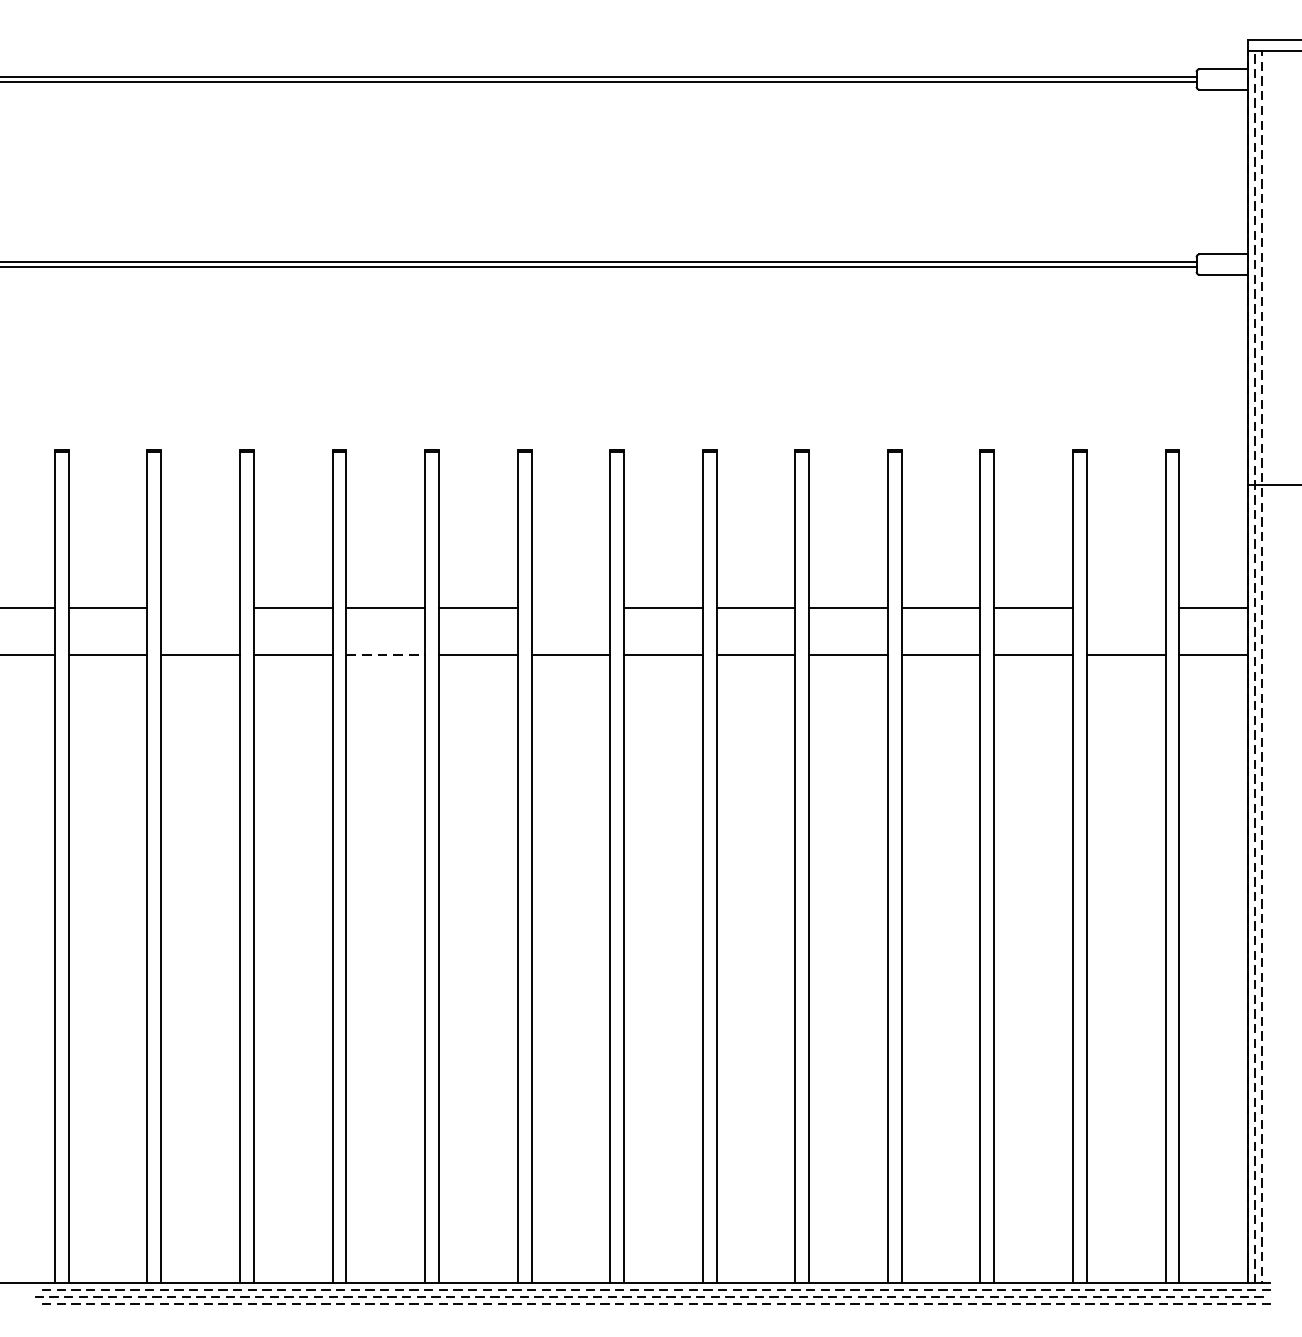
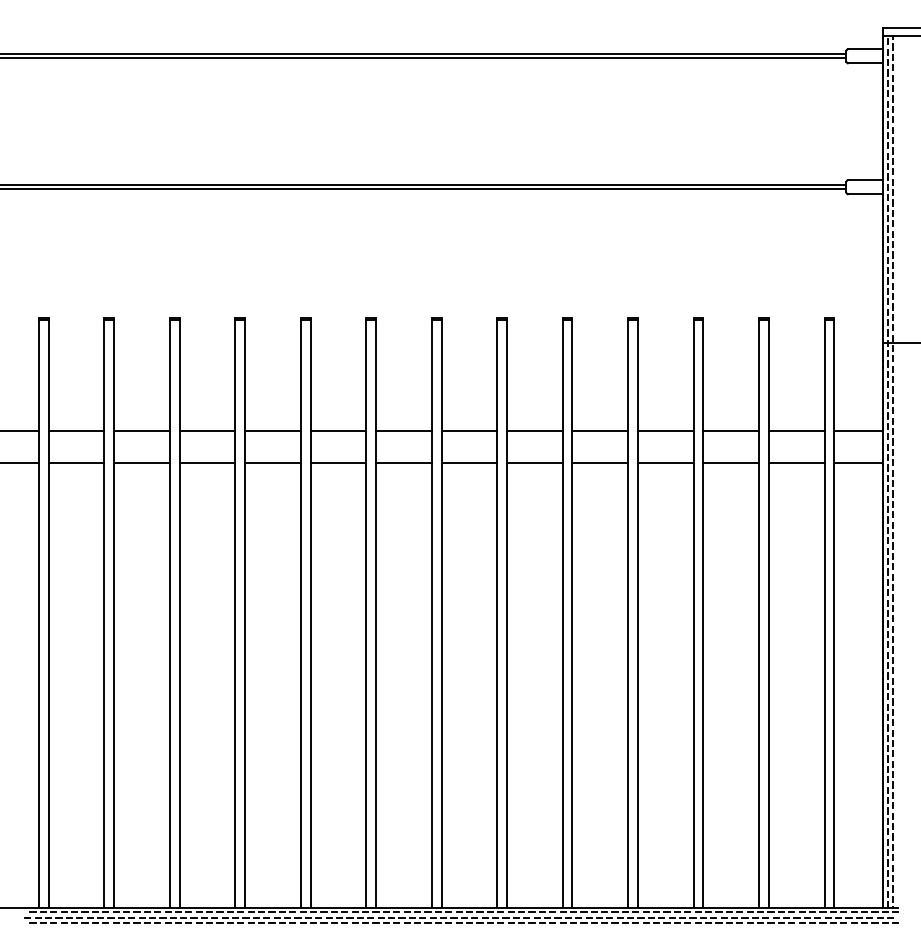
line: (200, 608) -> (141, 430), added
line: (570, 608) -> (403, 430), added
line: (1125, 608) -> (796, 430), added
line: (385, 655) -> (272, 463), dashed -> solid

